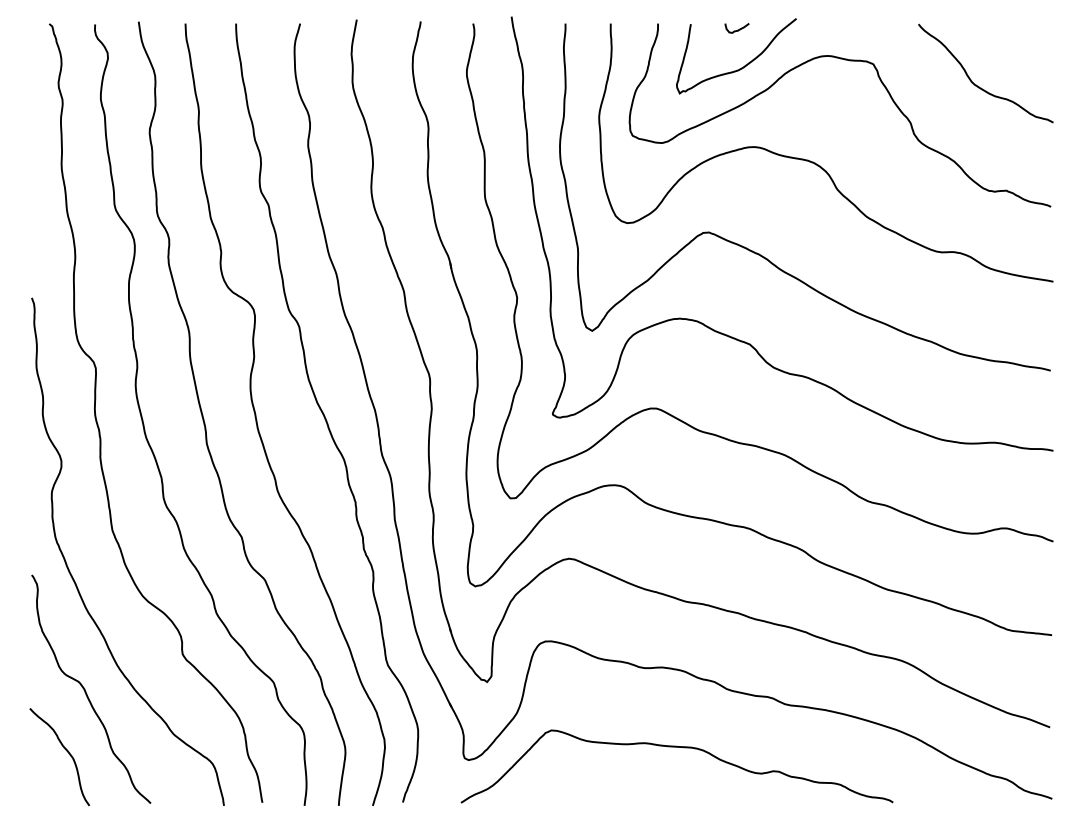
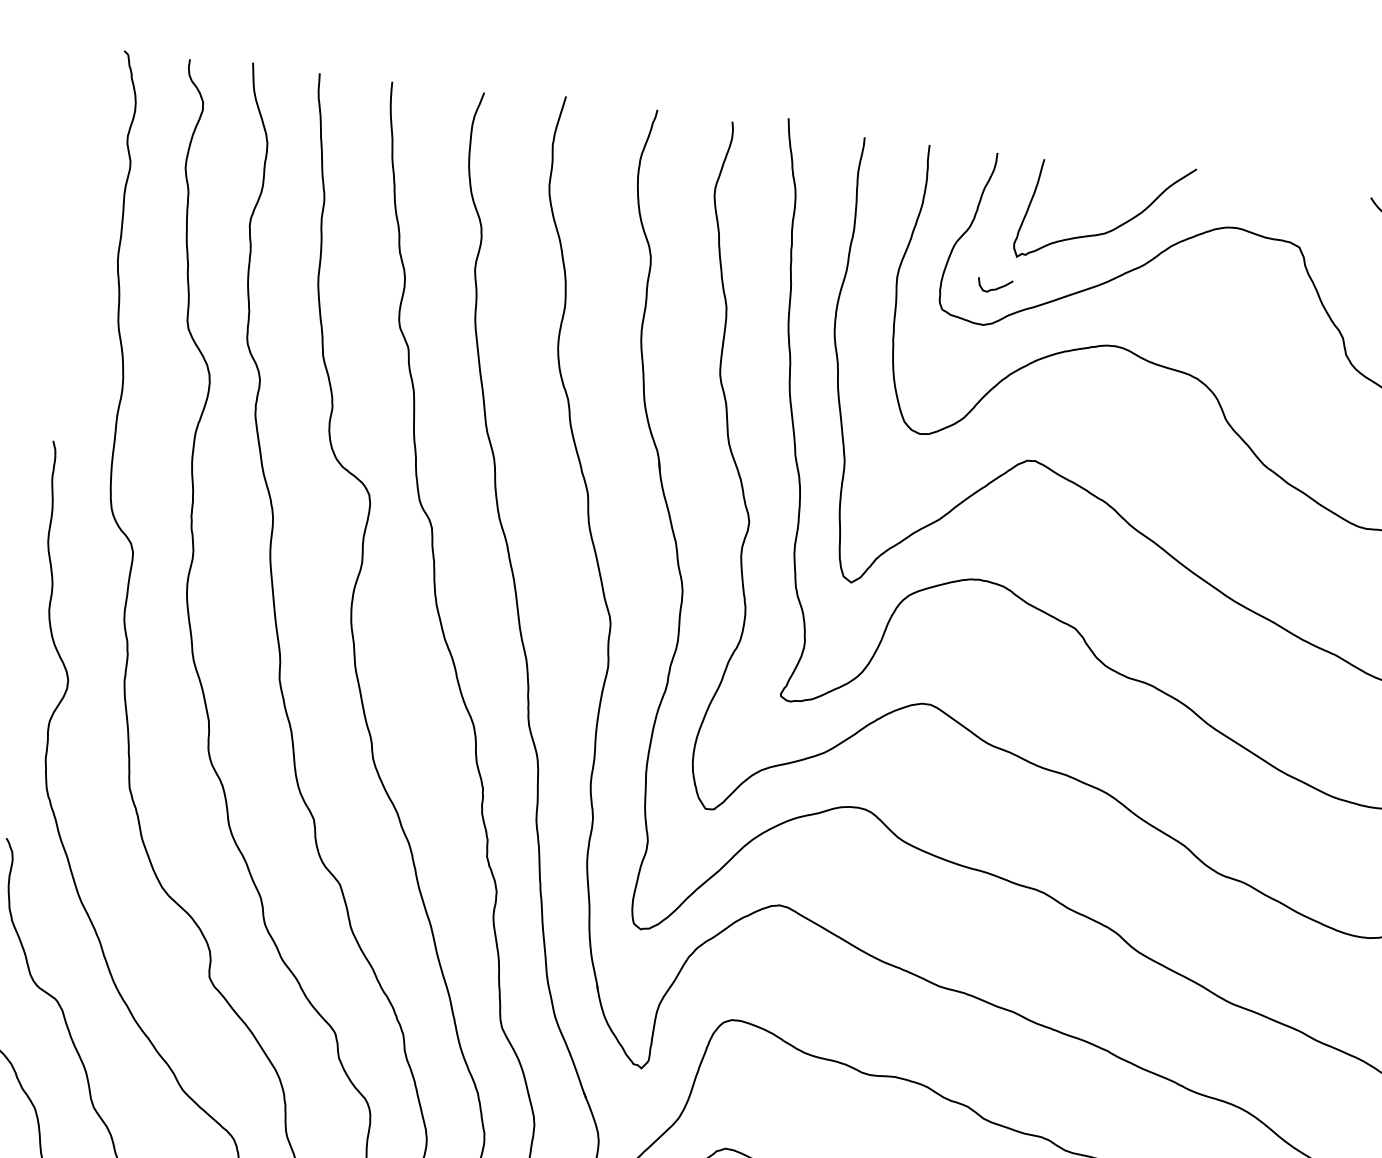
curve: (737, 29) -> (995, 287), moved

